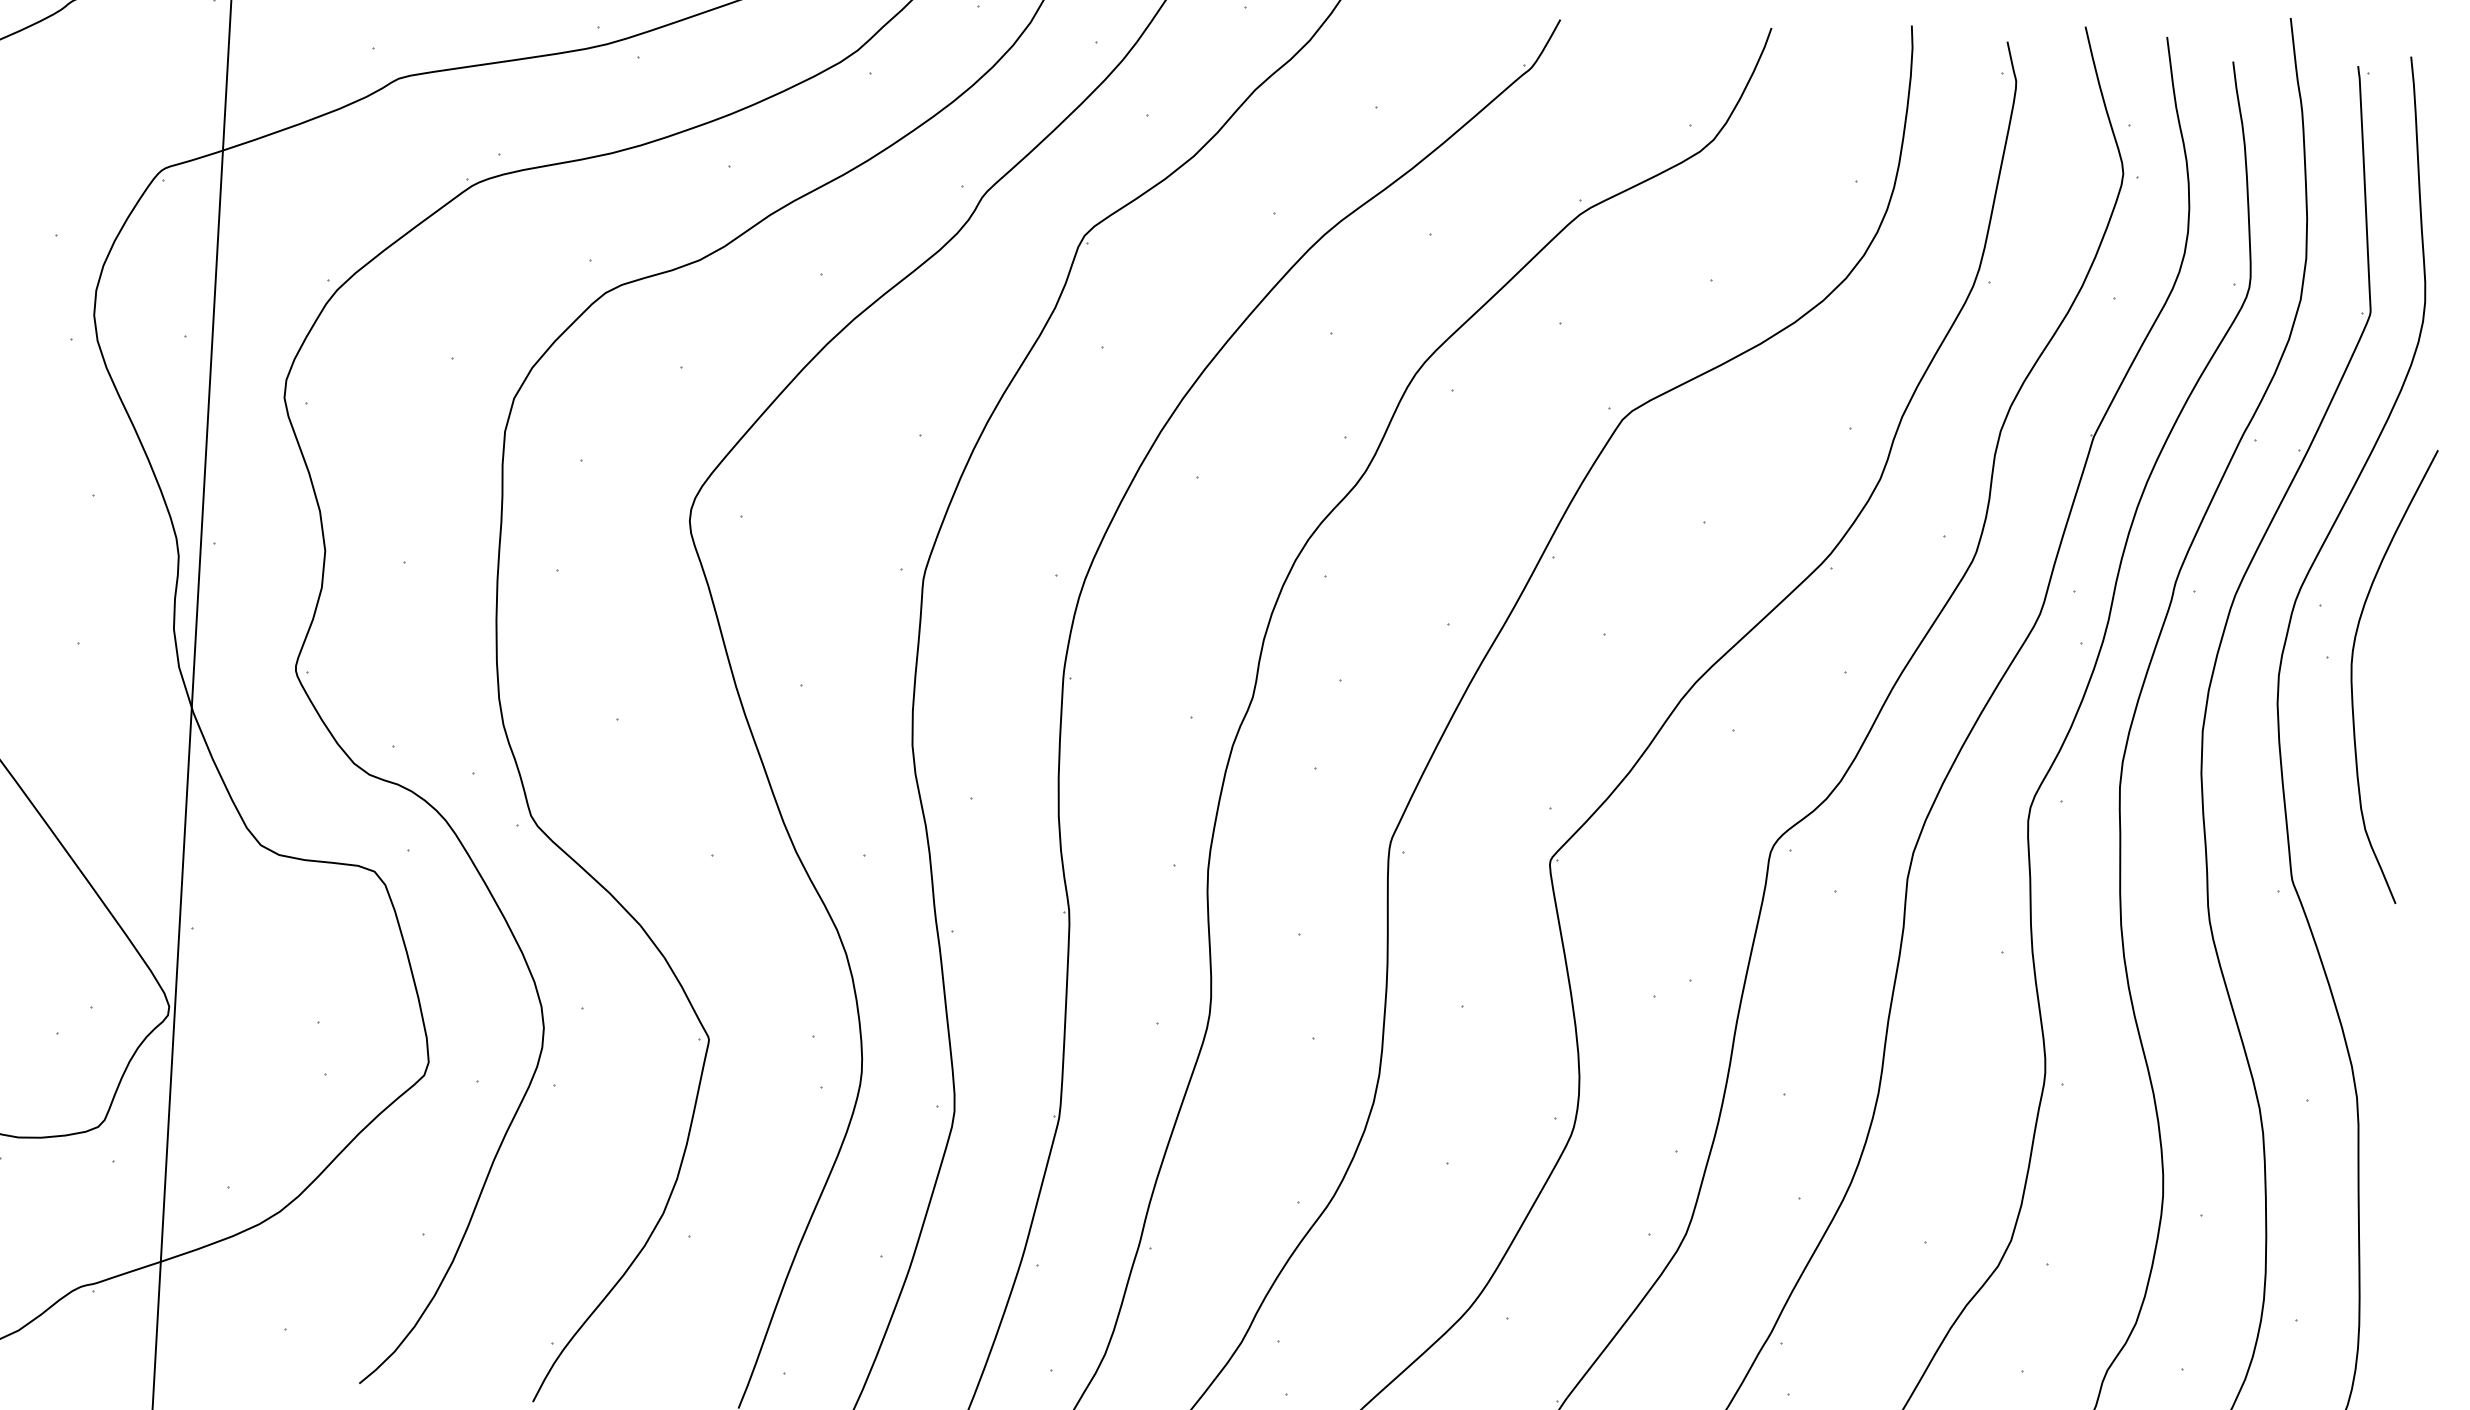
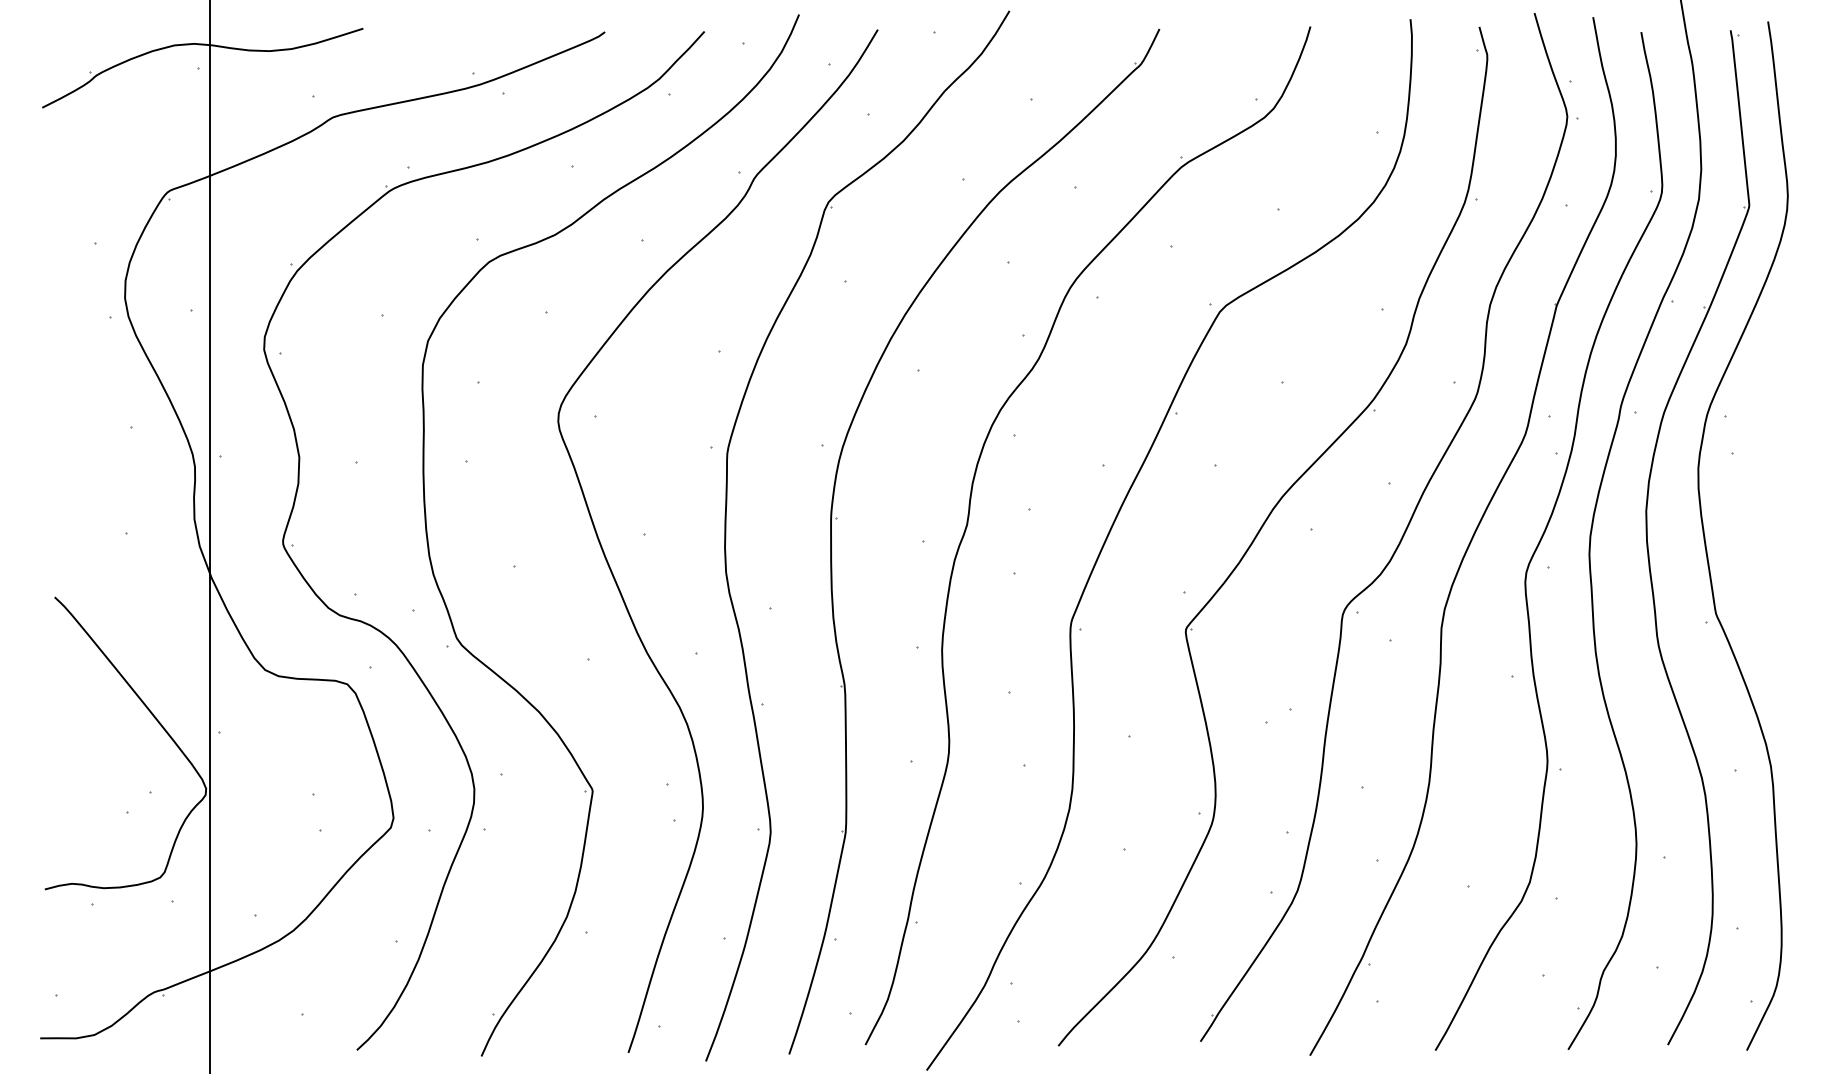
curve: (2353, 674) -> (1751, 464), removed

